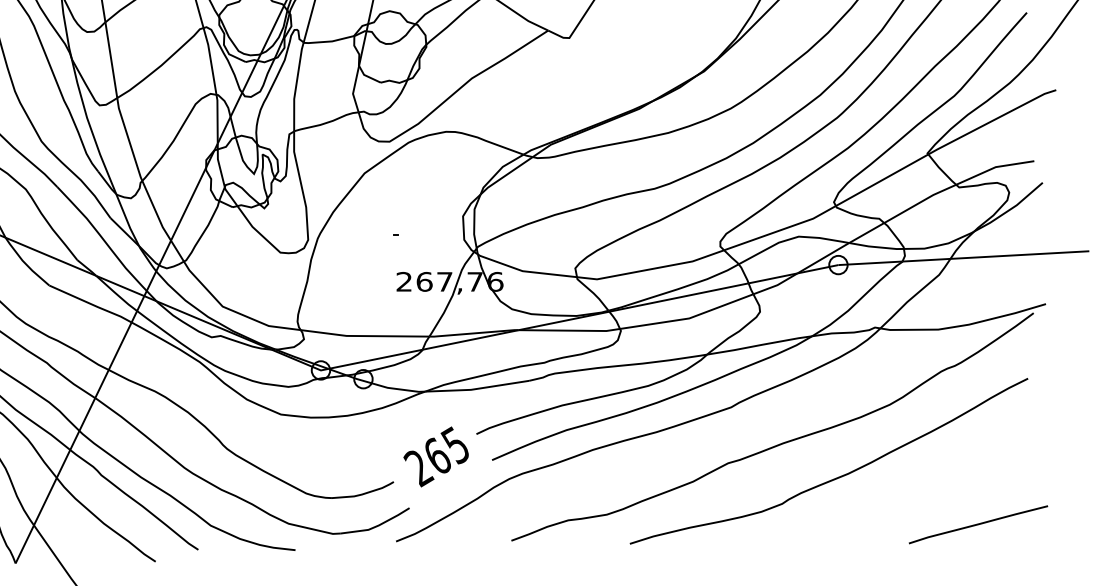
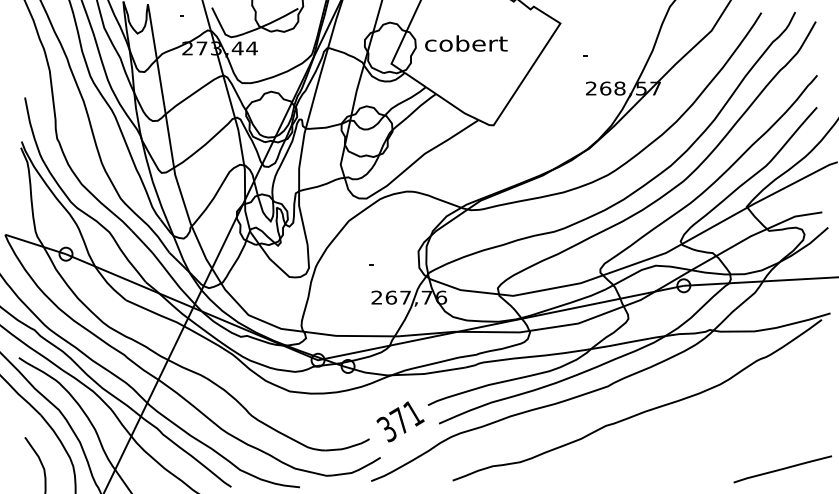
text: (437, 457) -> (400, 421), 265 -> 371
curve: (836, 476) -> (682, 435), removed

